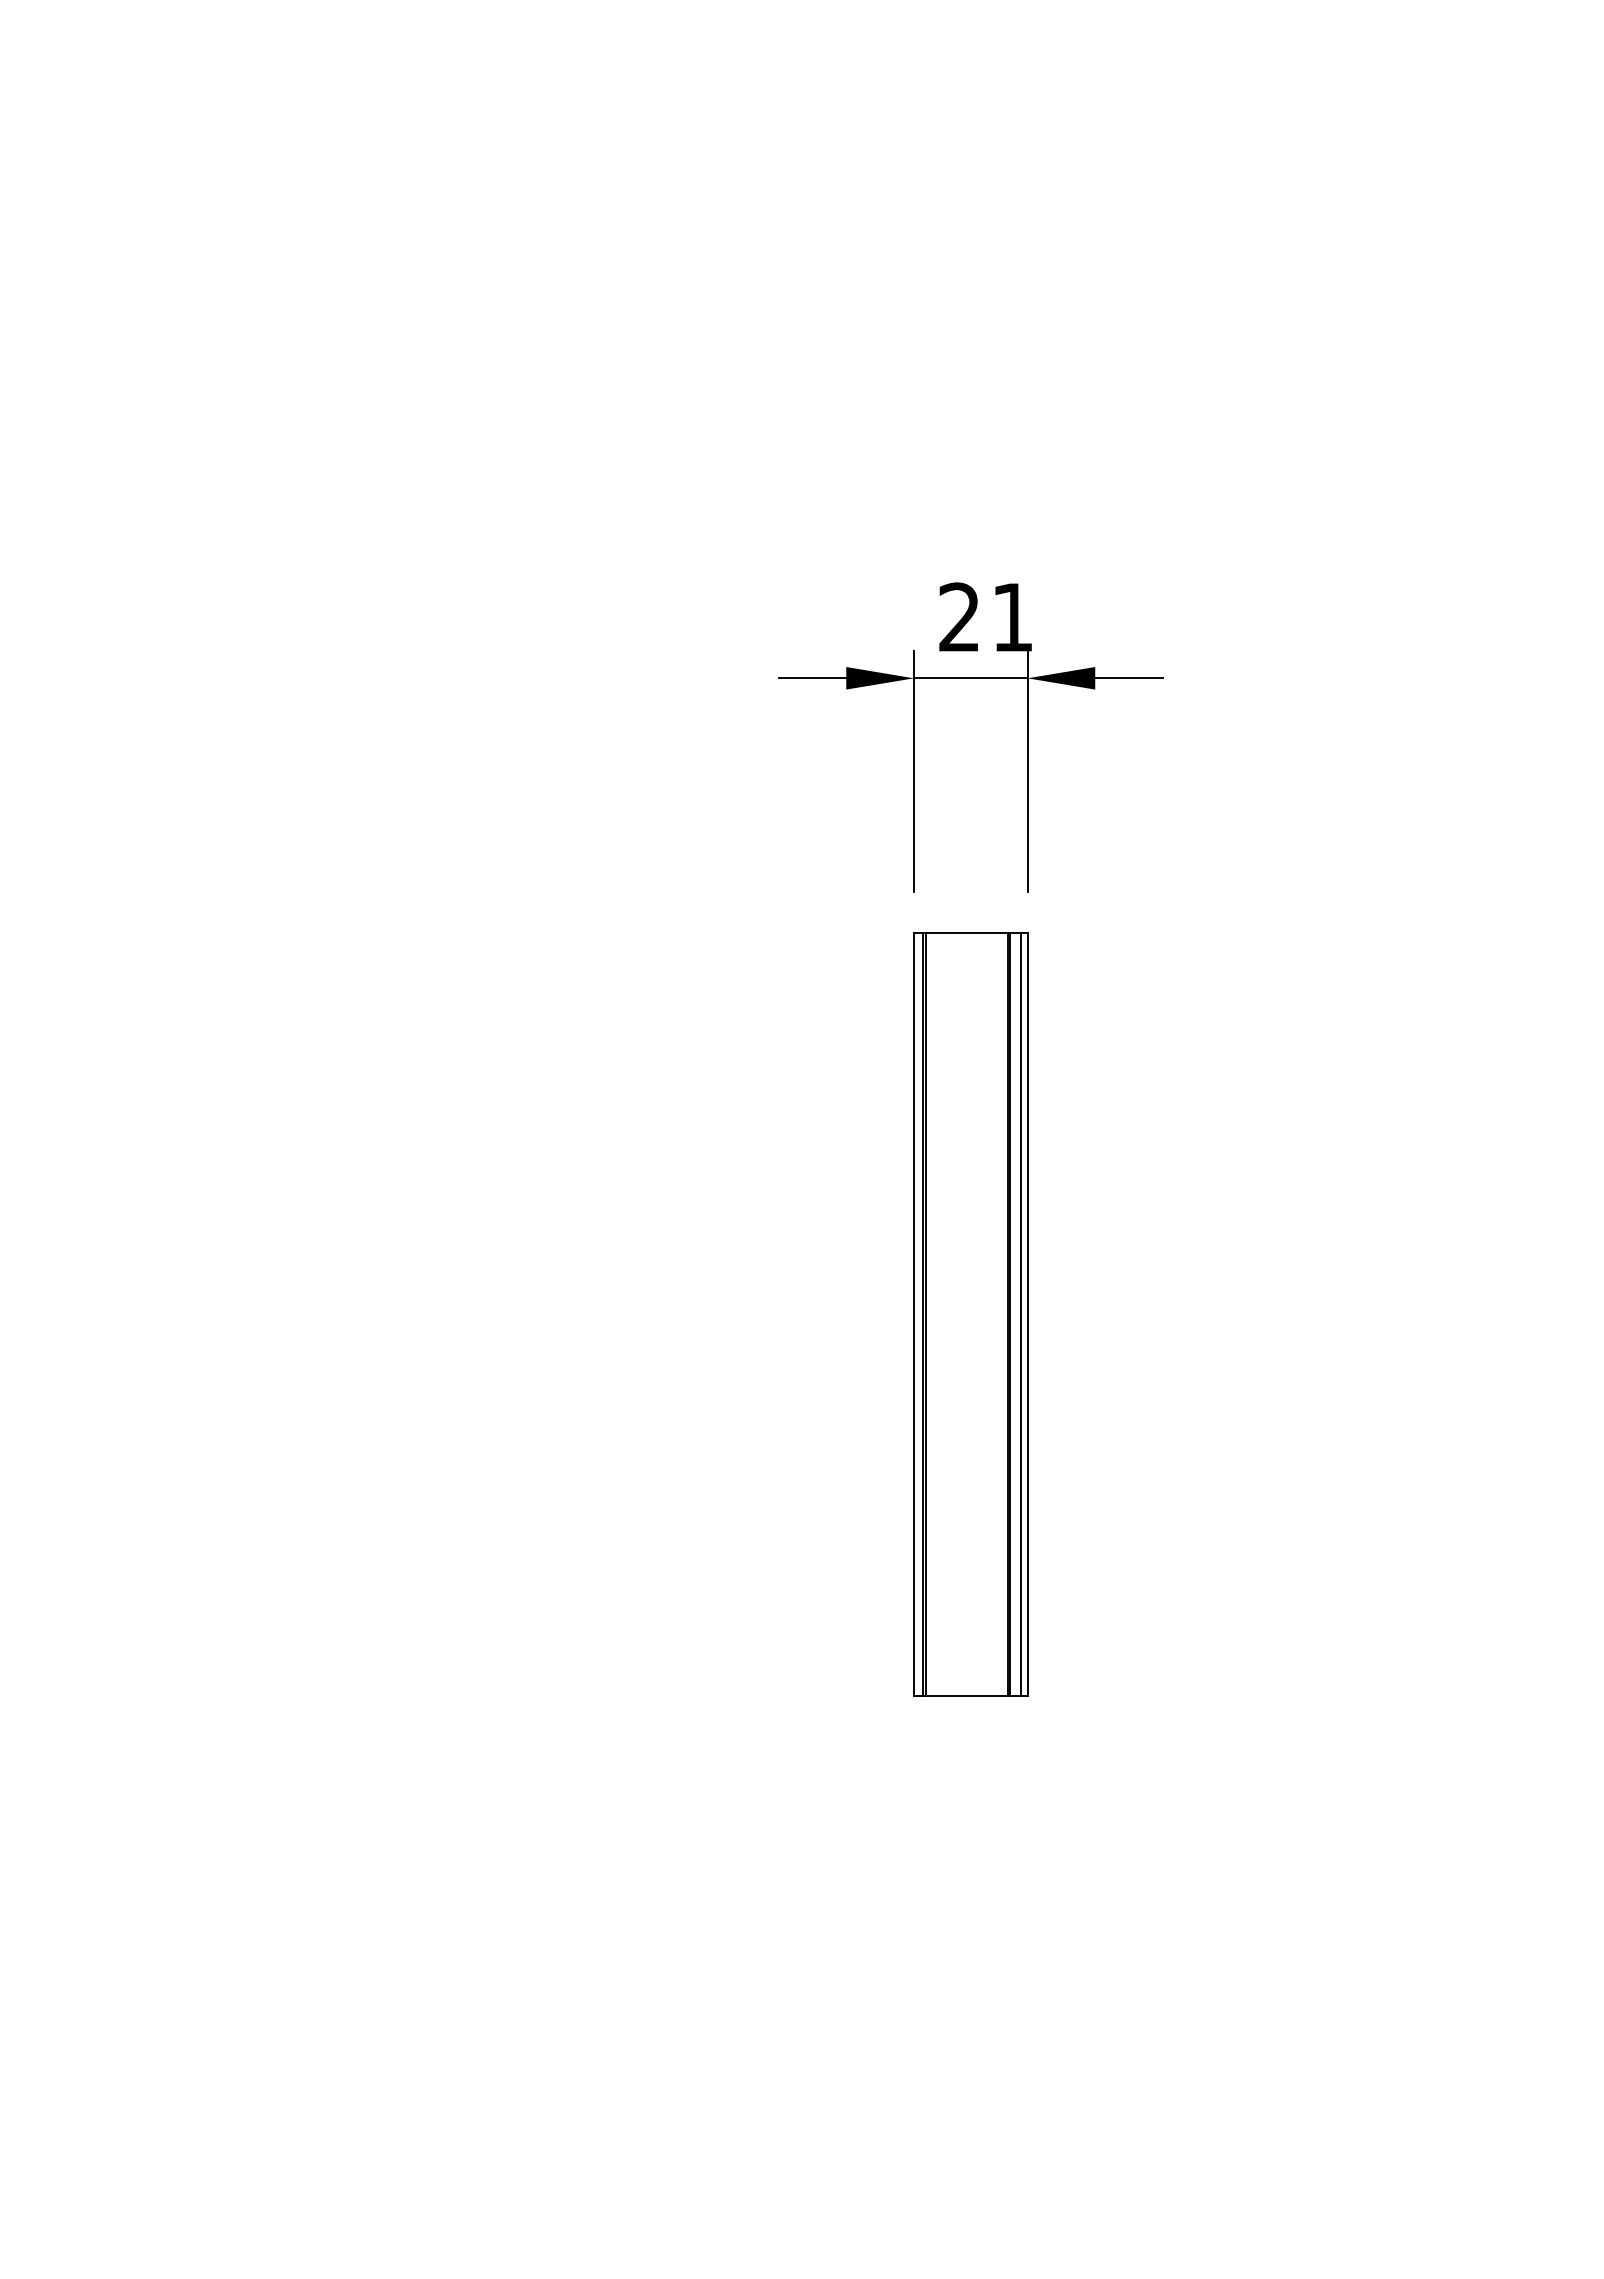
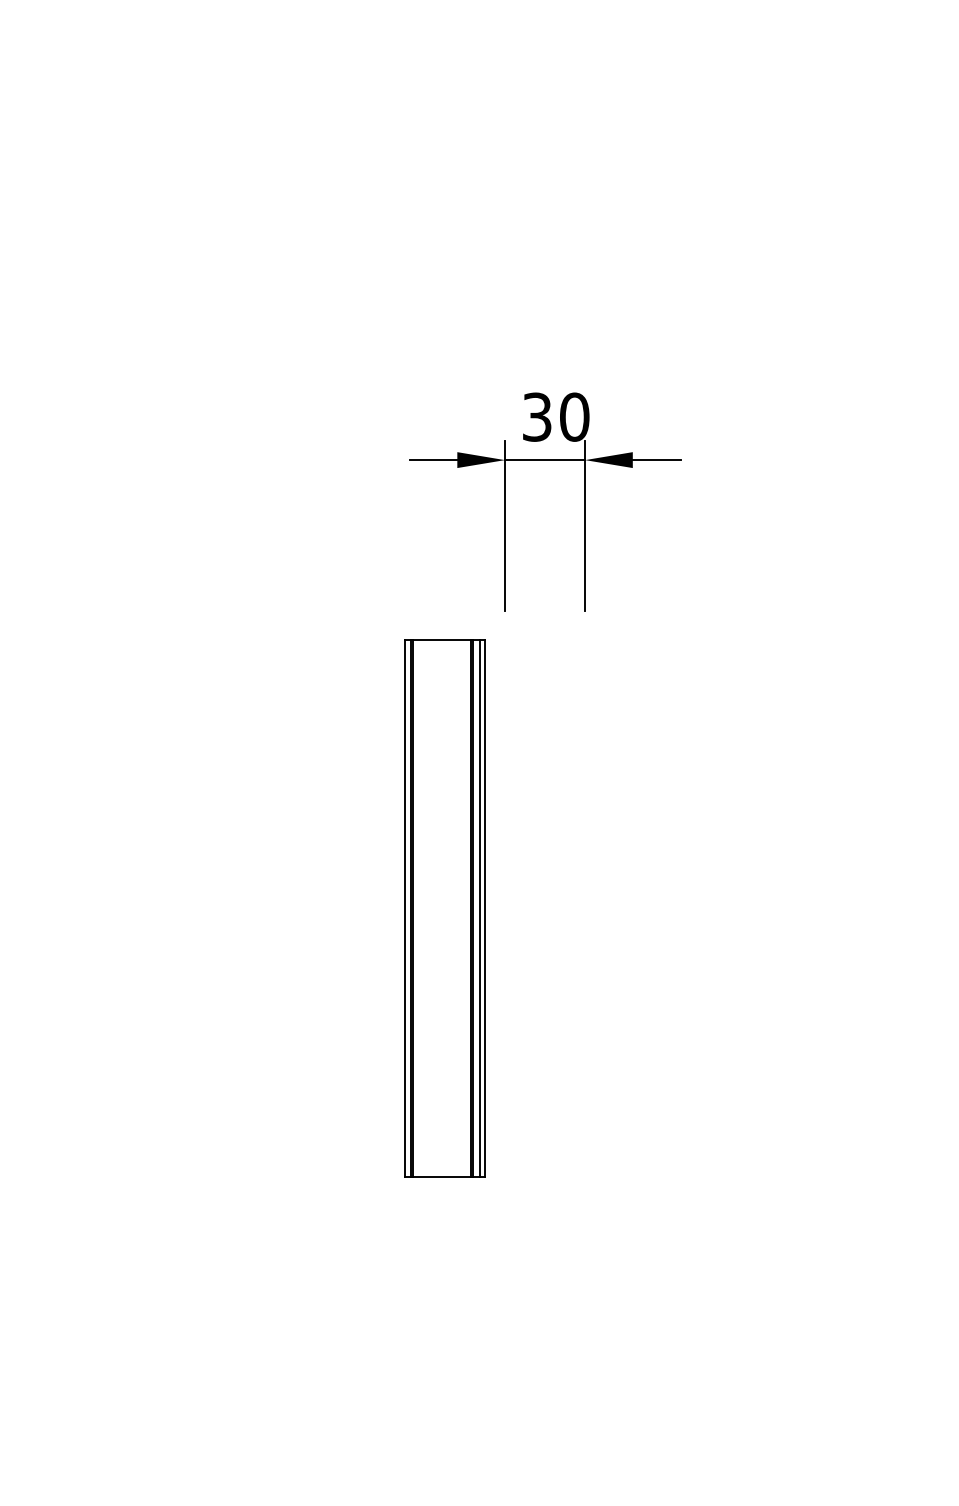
text: (986, 617) -> (556, 417), 21 -> 30
part: (970, 1314) -> (444, 908), moved

